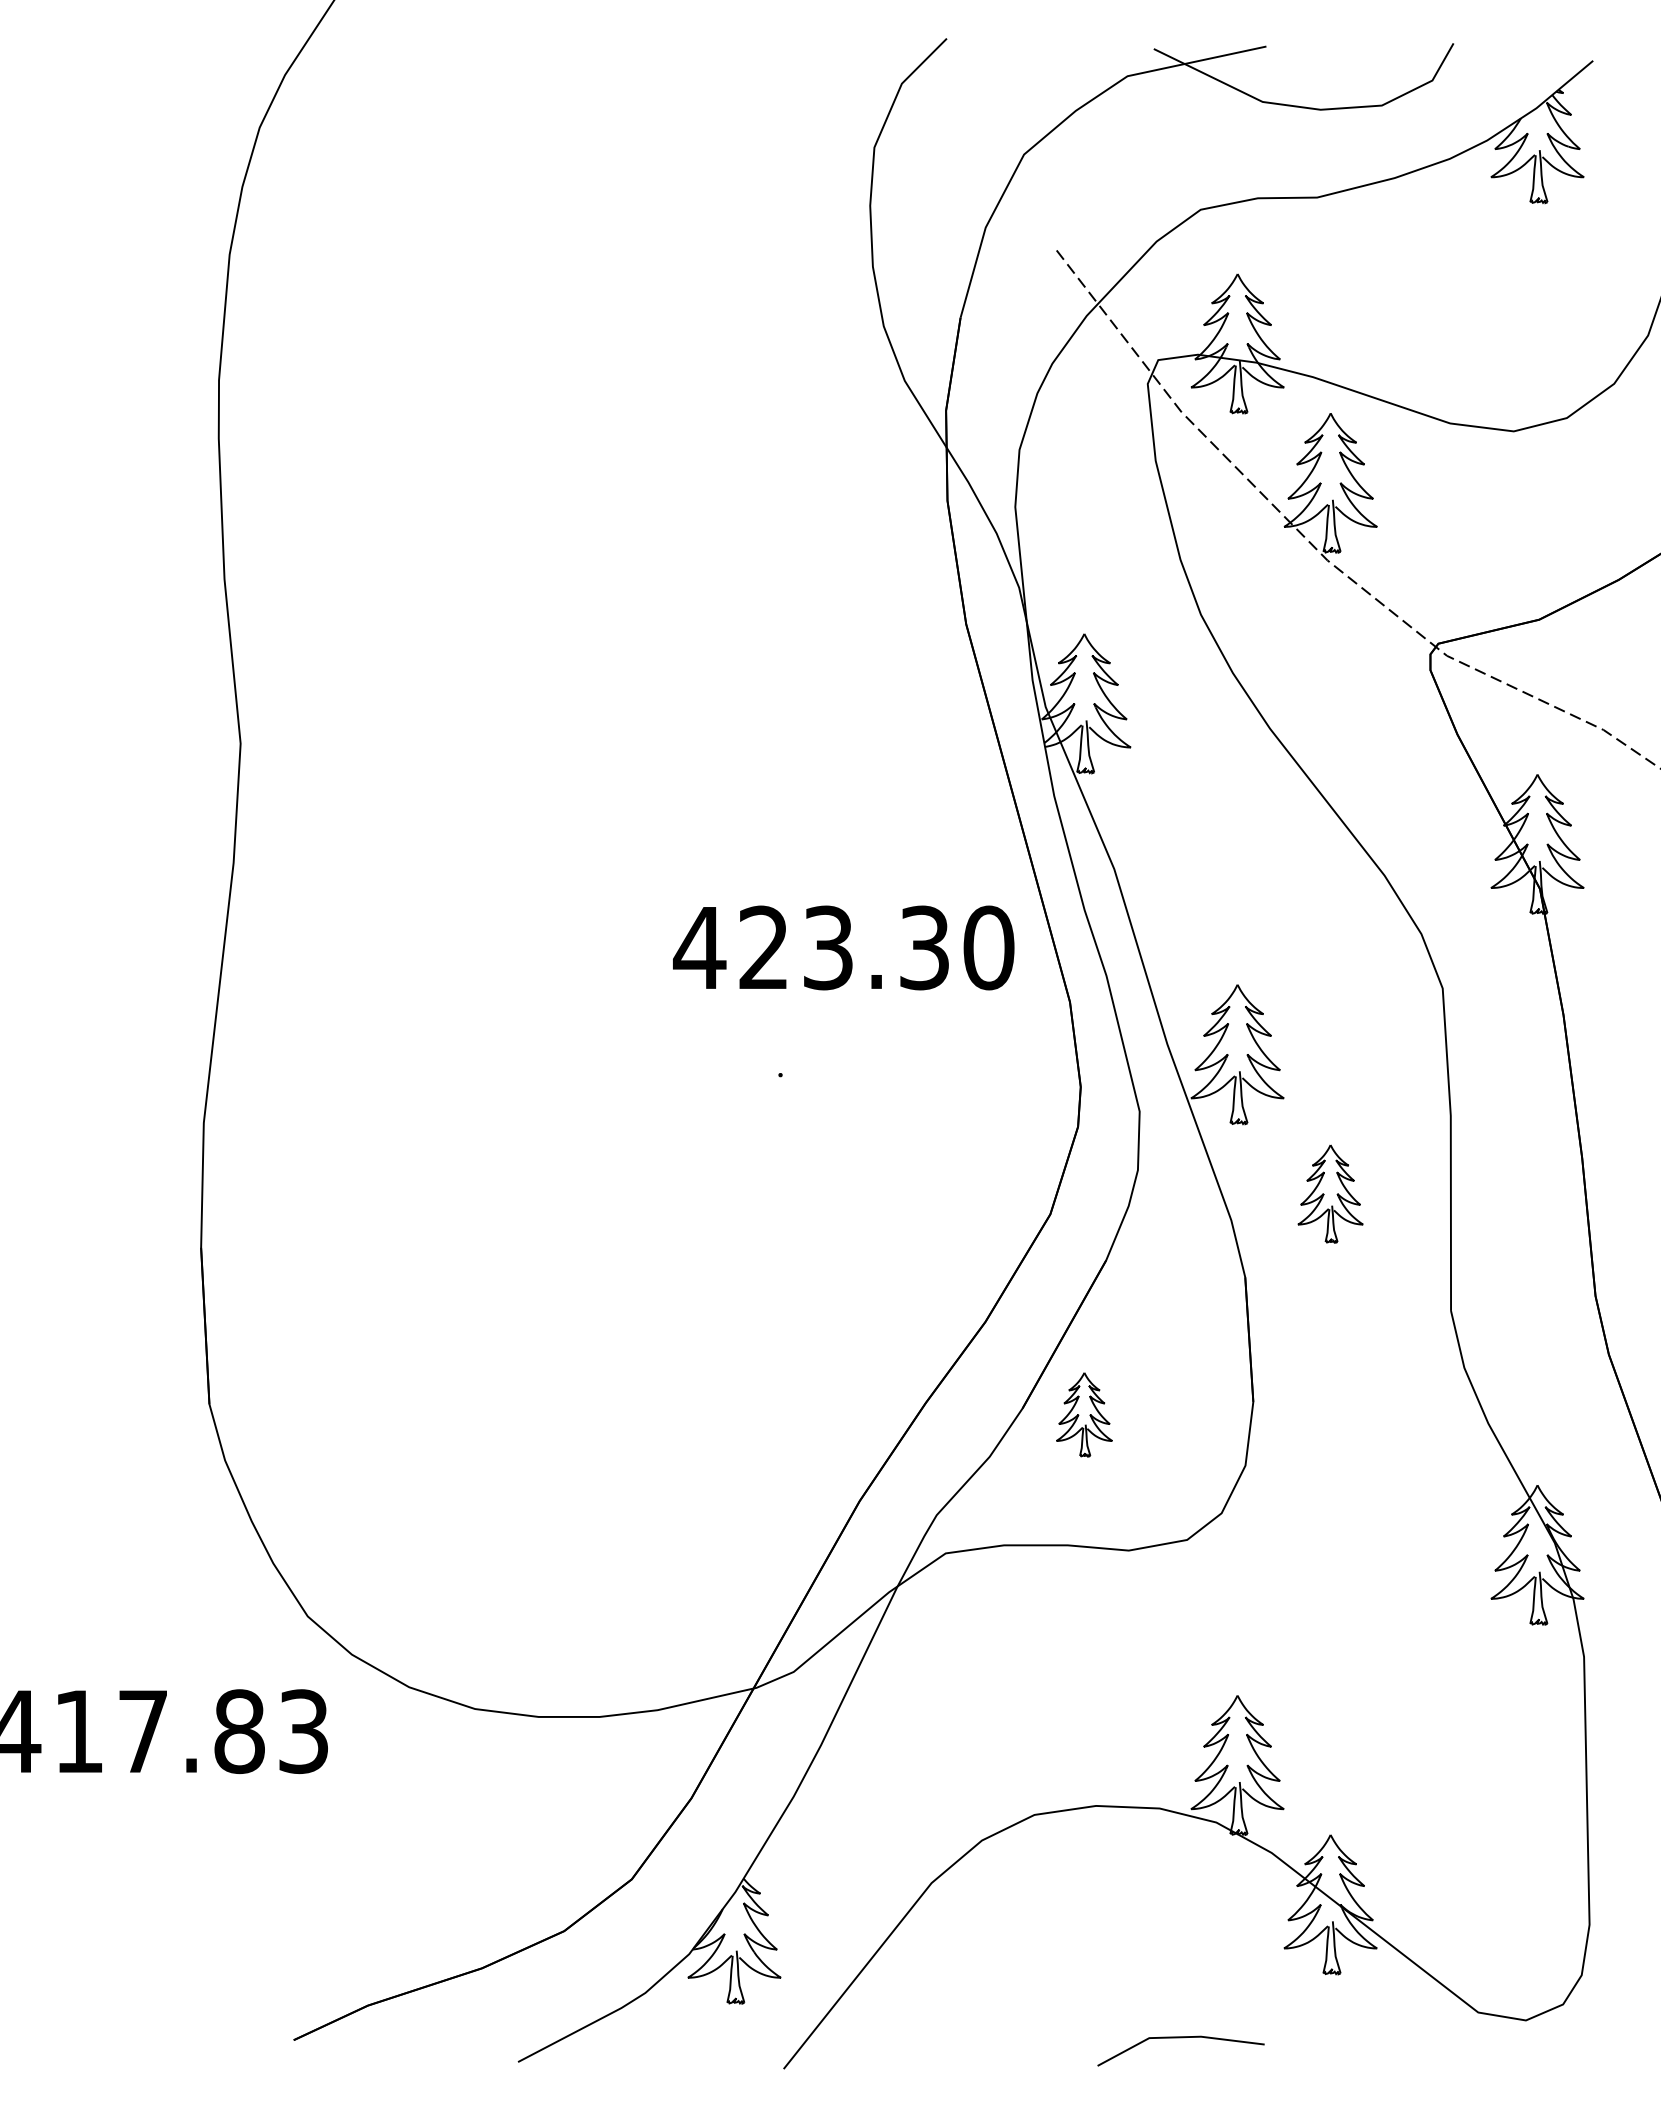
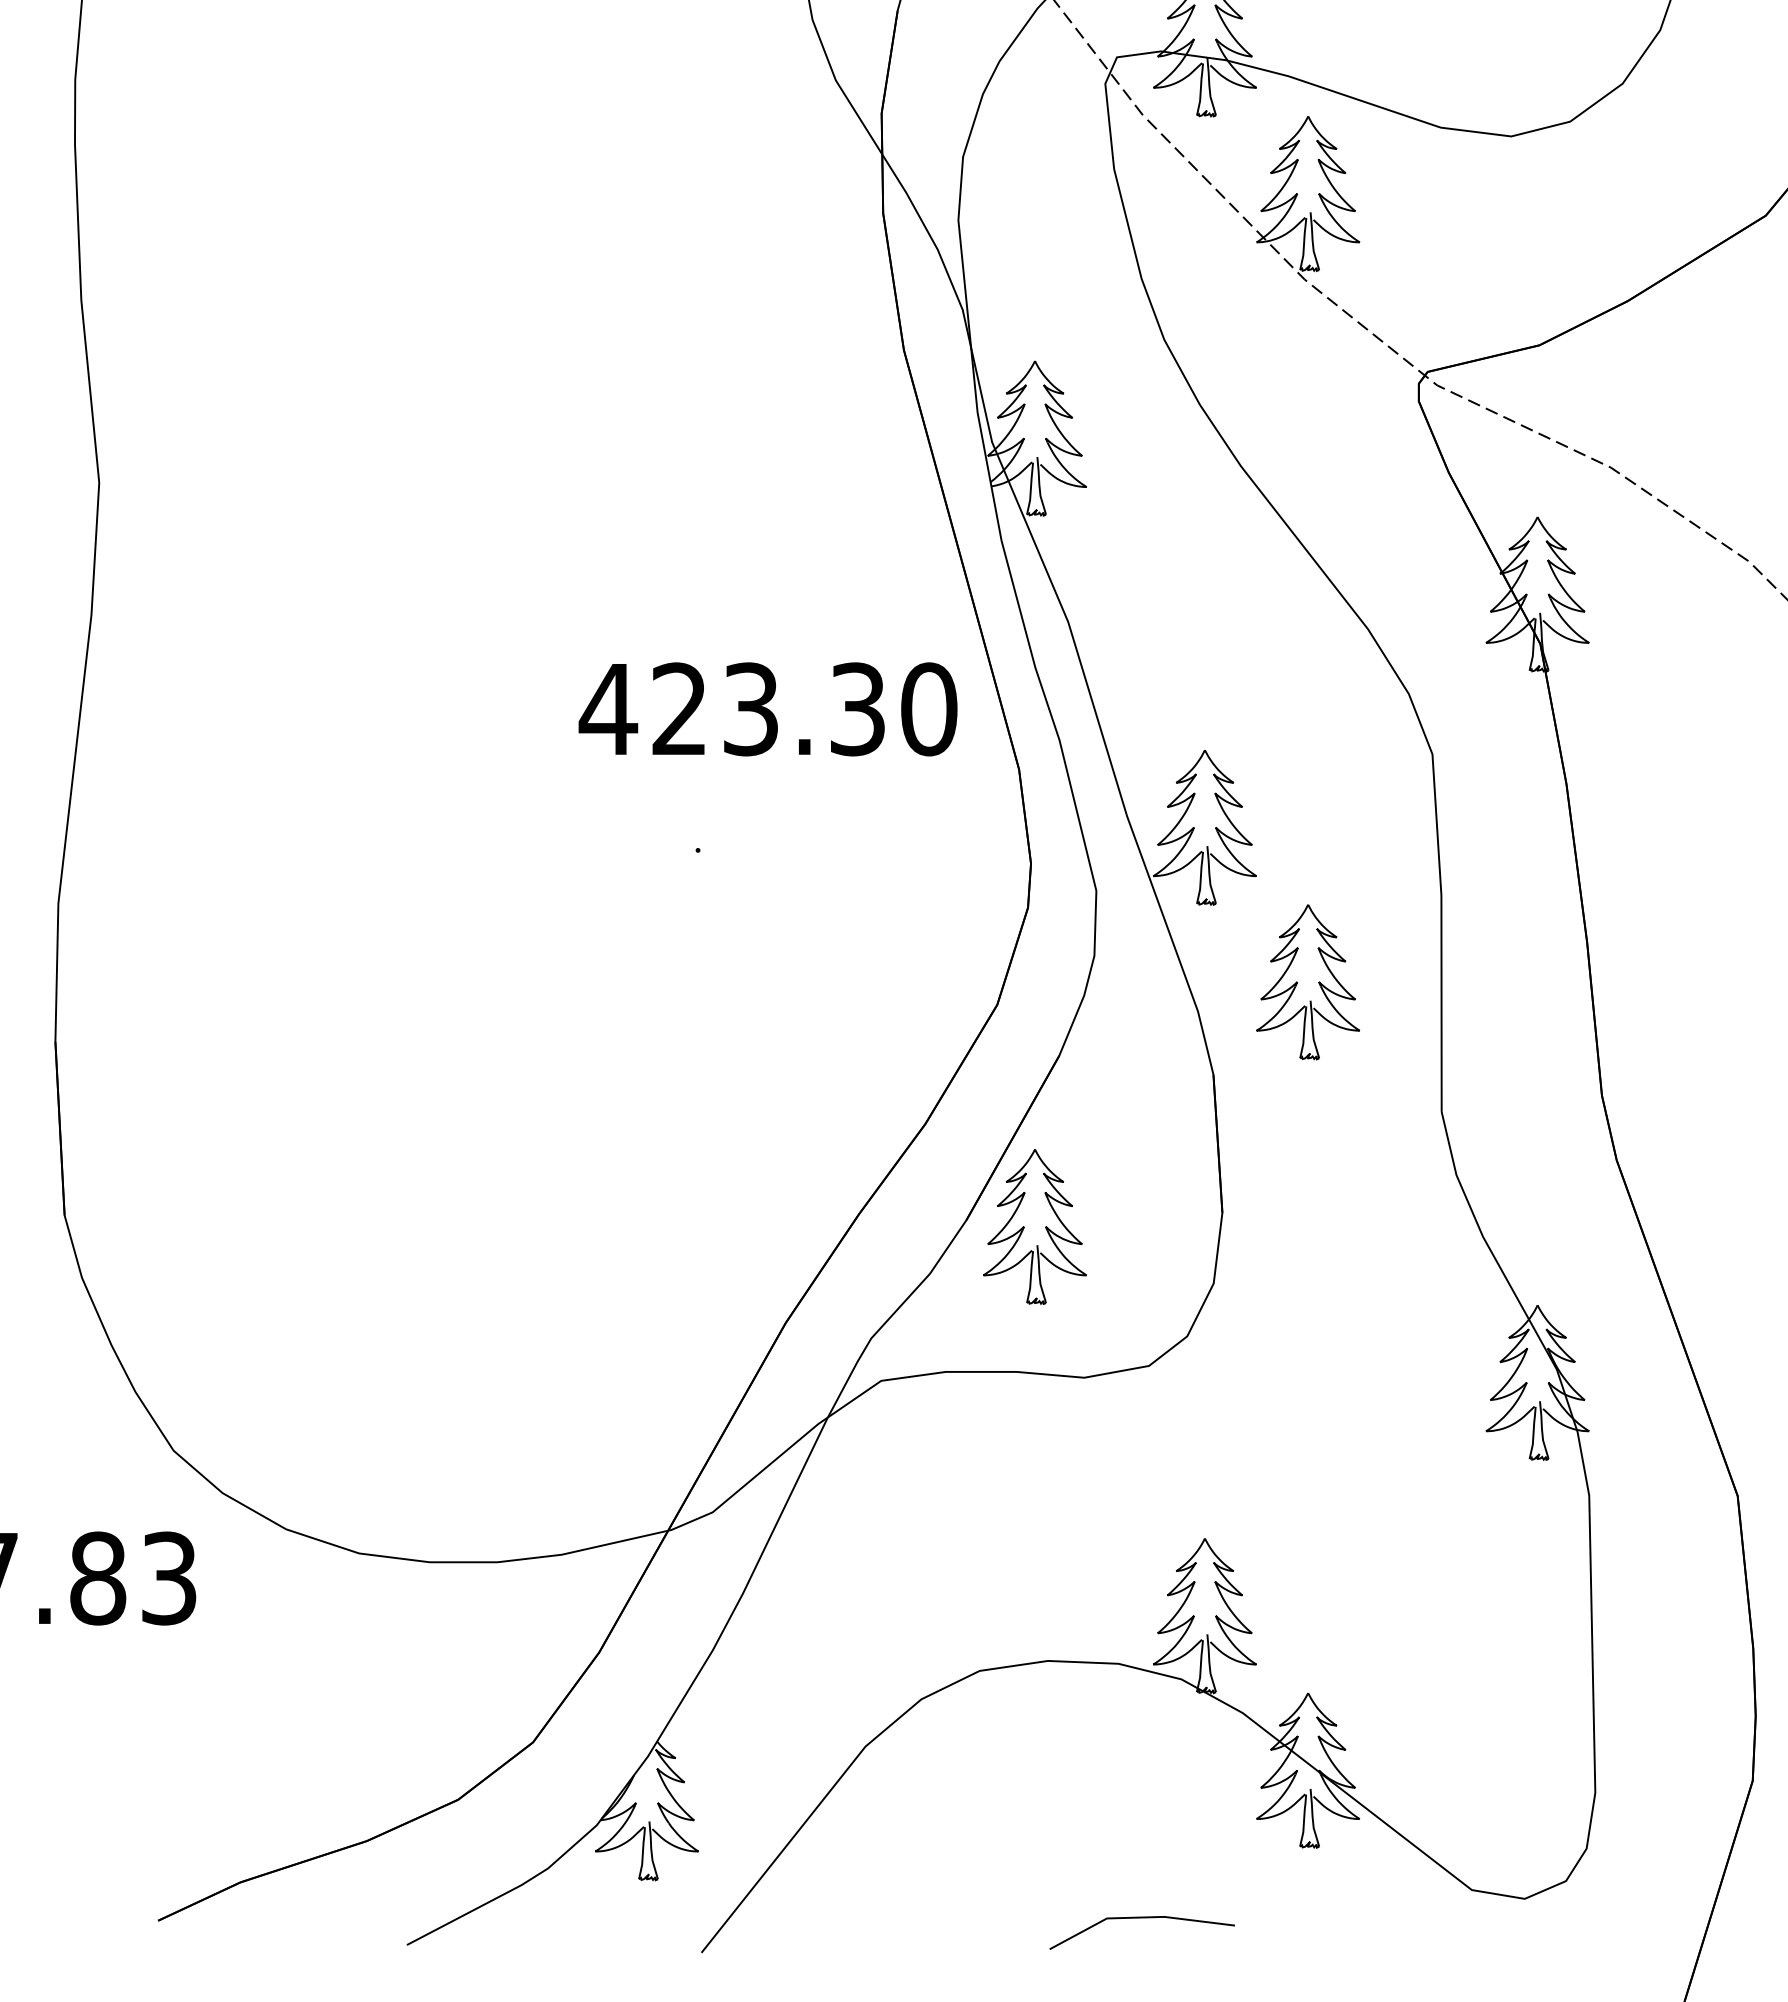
part: (1330, 1193) -> (1307, 981), size x1.43
part: (1084, 1414) -> (1035, 1226), size x1.67

